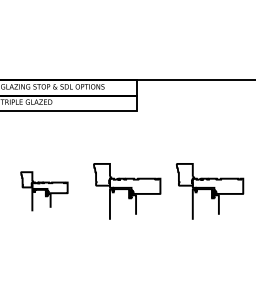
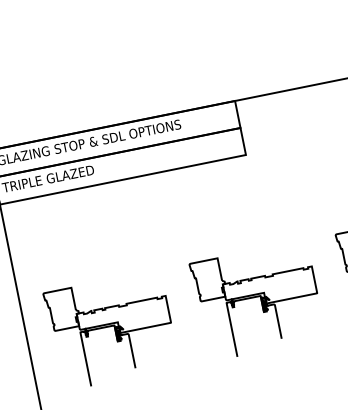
part: (44, 191) -> (111, 330), size x1.43

